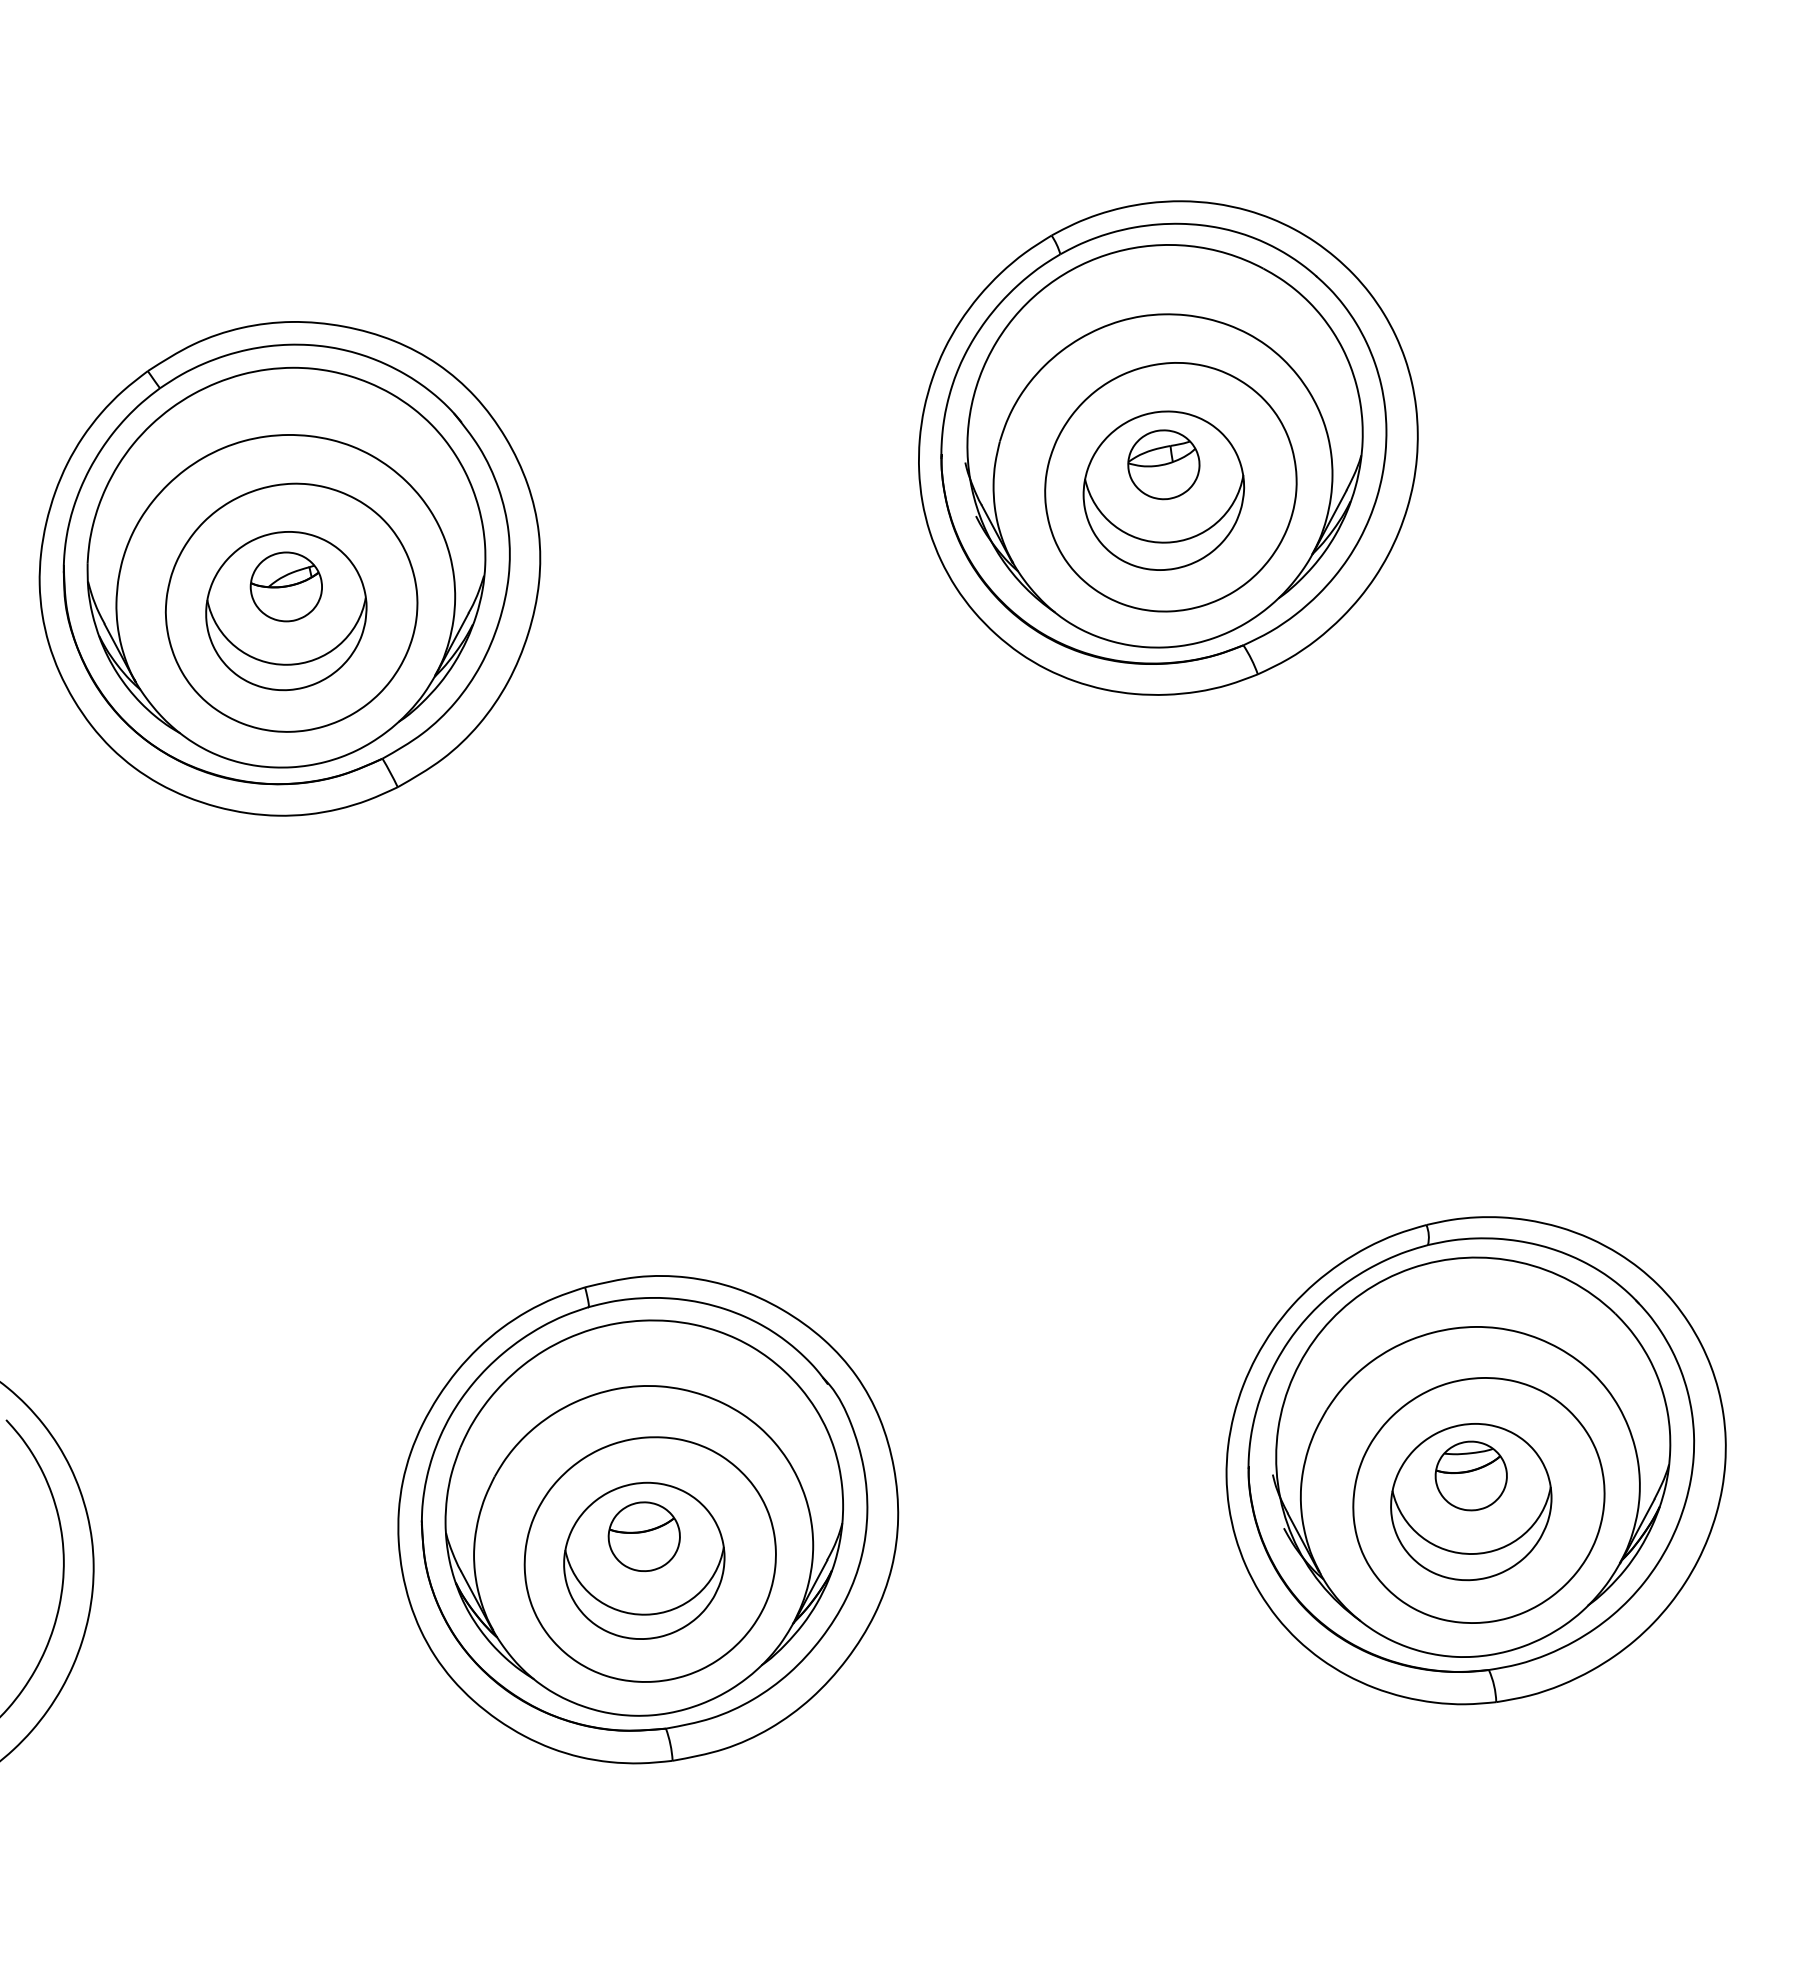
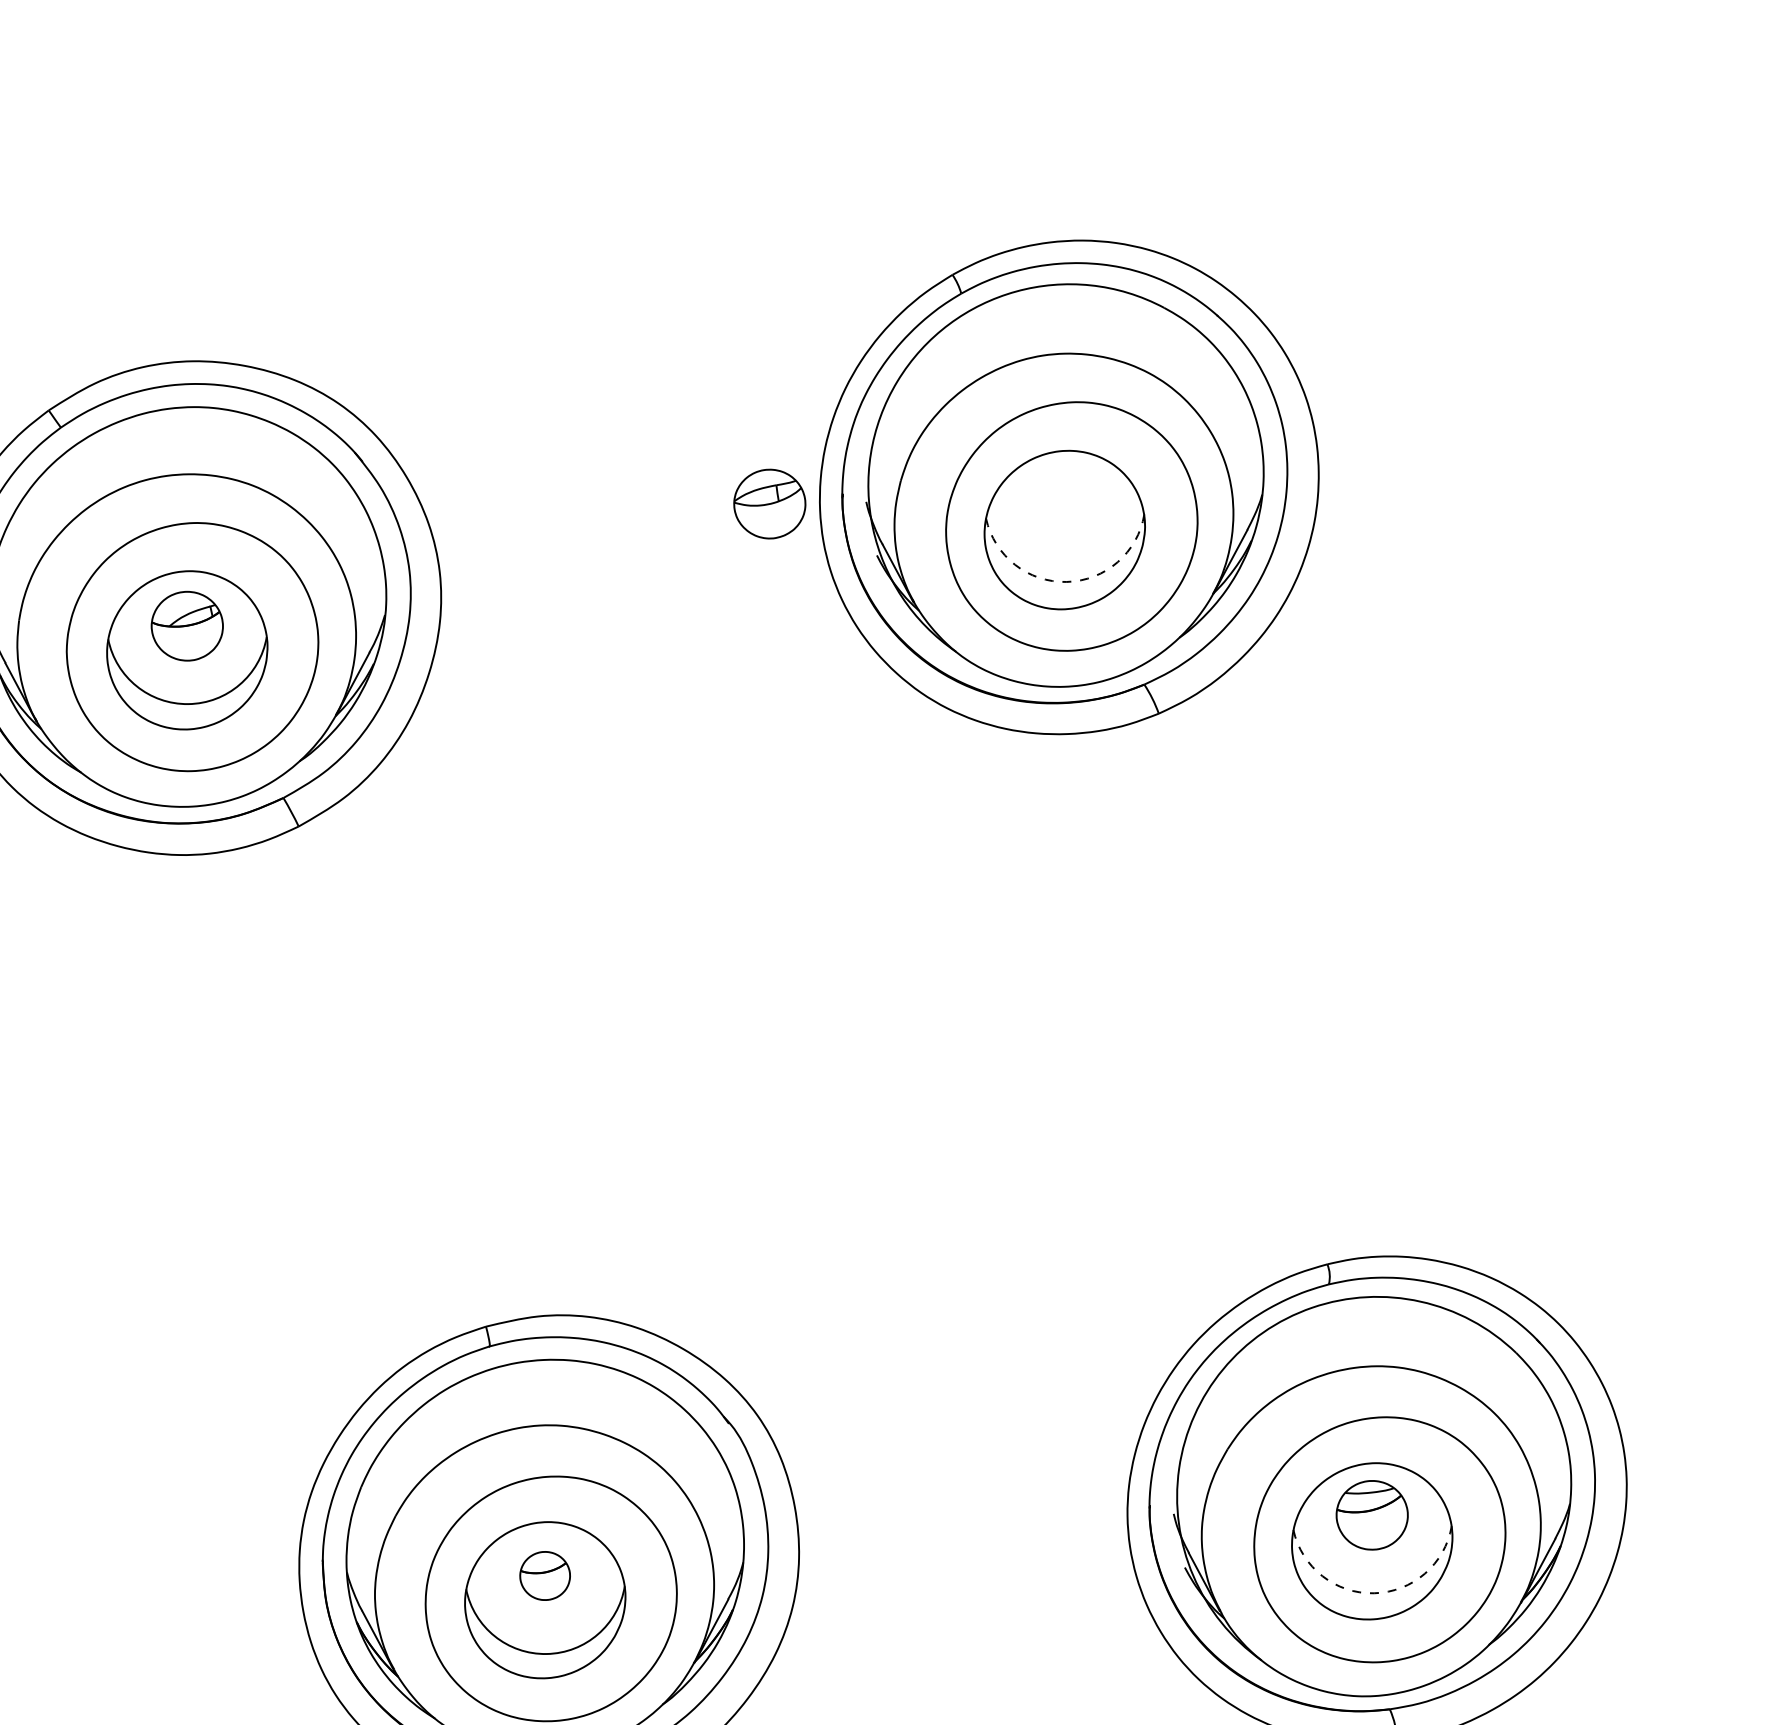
part: (1163, 464) -> (769, 503), moved
arc: (1165, 542) -> (1066, 581), solid -> dashed
part: (643, 1536) -> (544, 1575), size x0.7
arc: (1473, 1553) -> (1374, 1592), solid -> dashed

